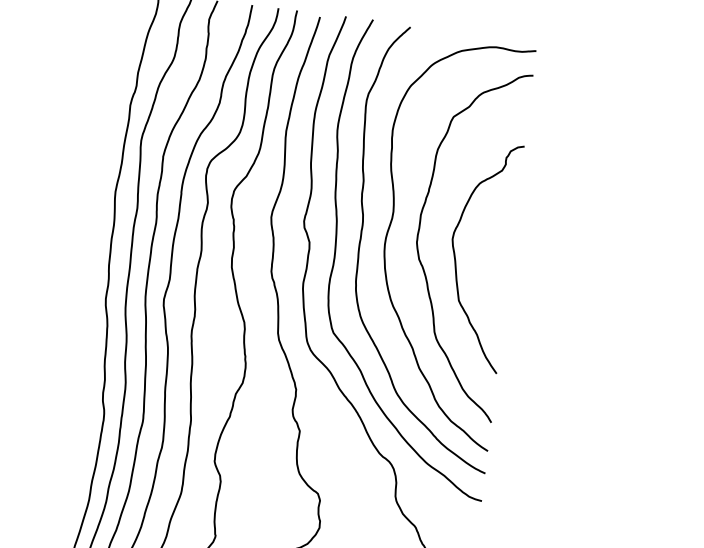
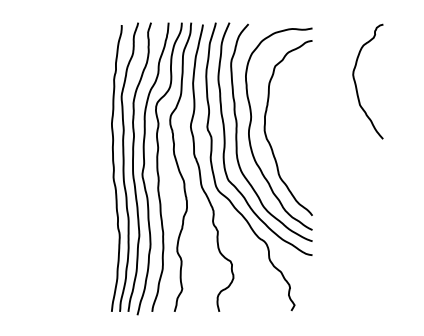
curve: (457, 257) -> (356, 83), moved

